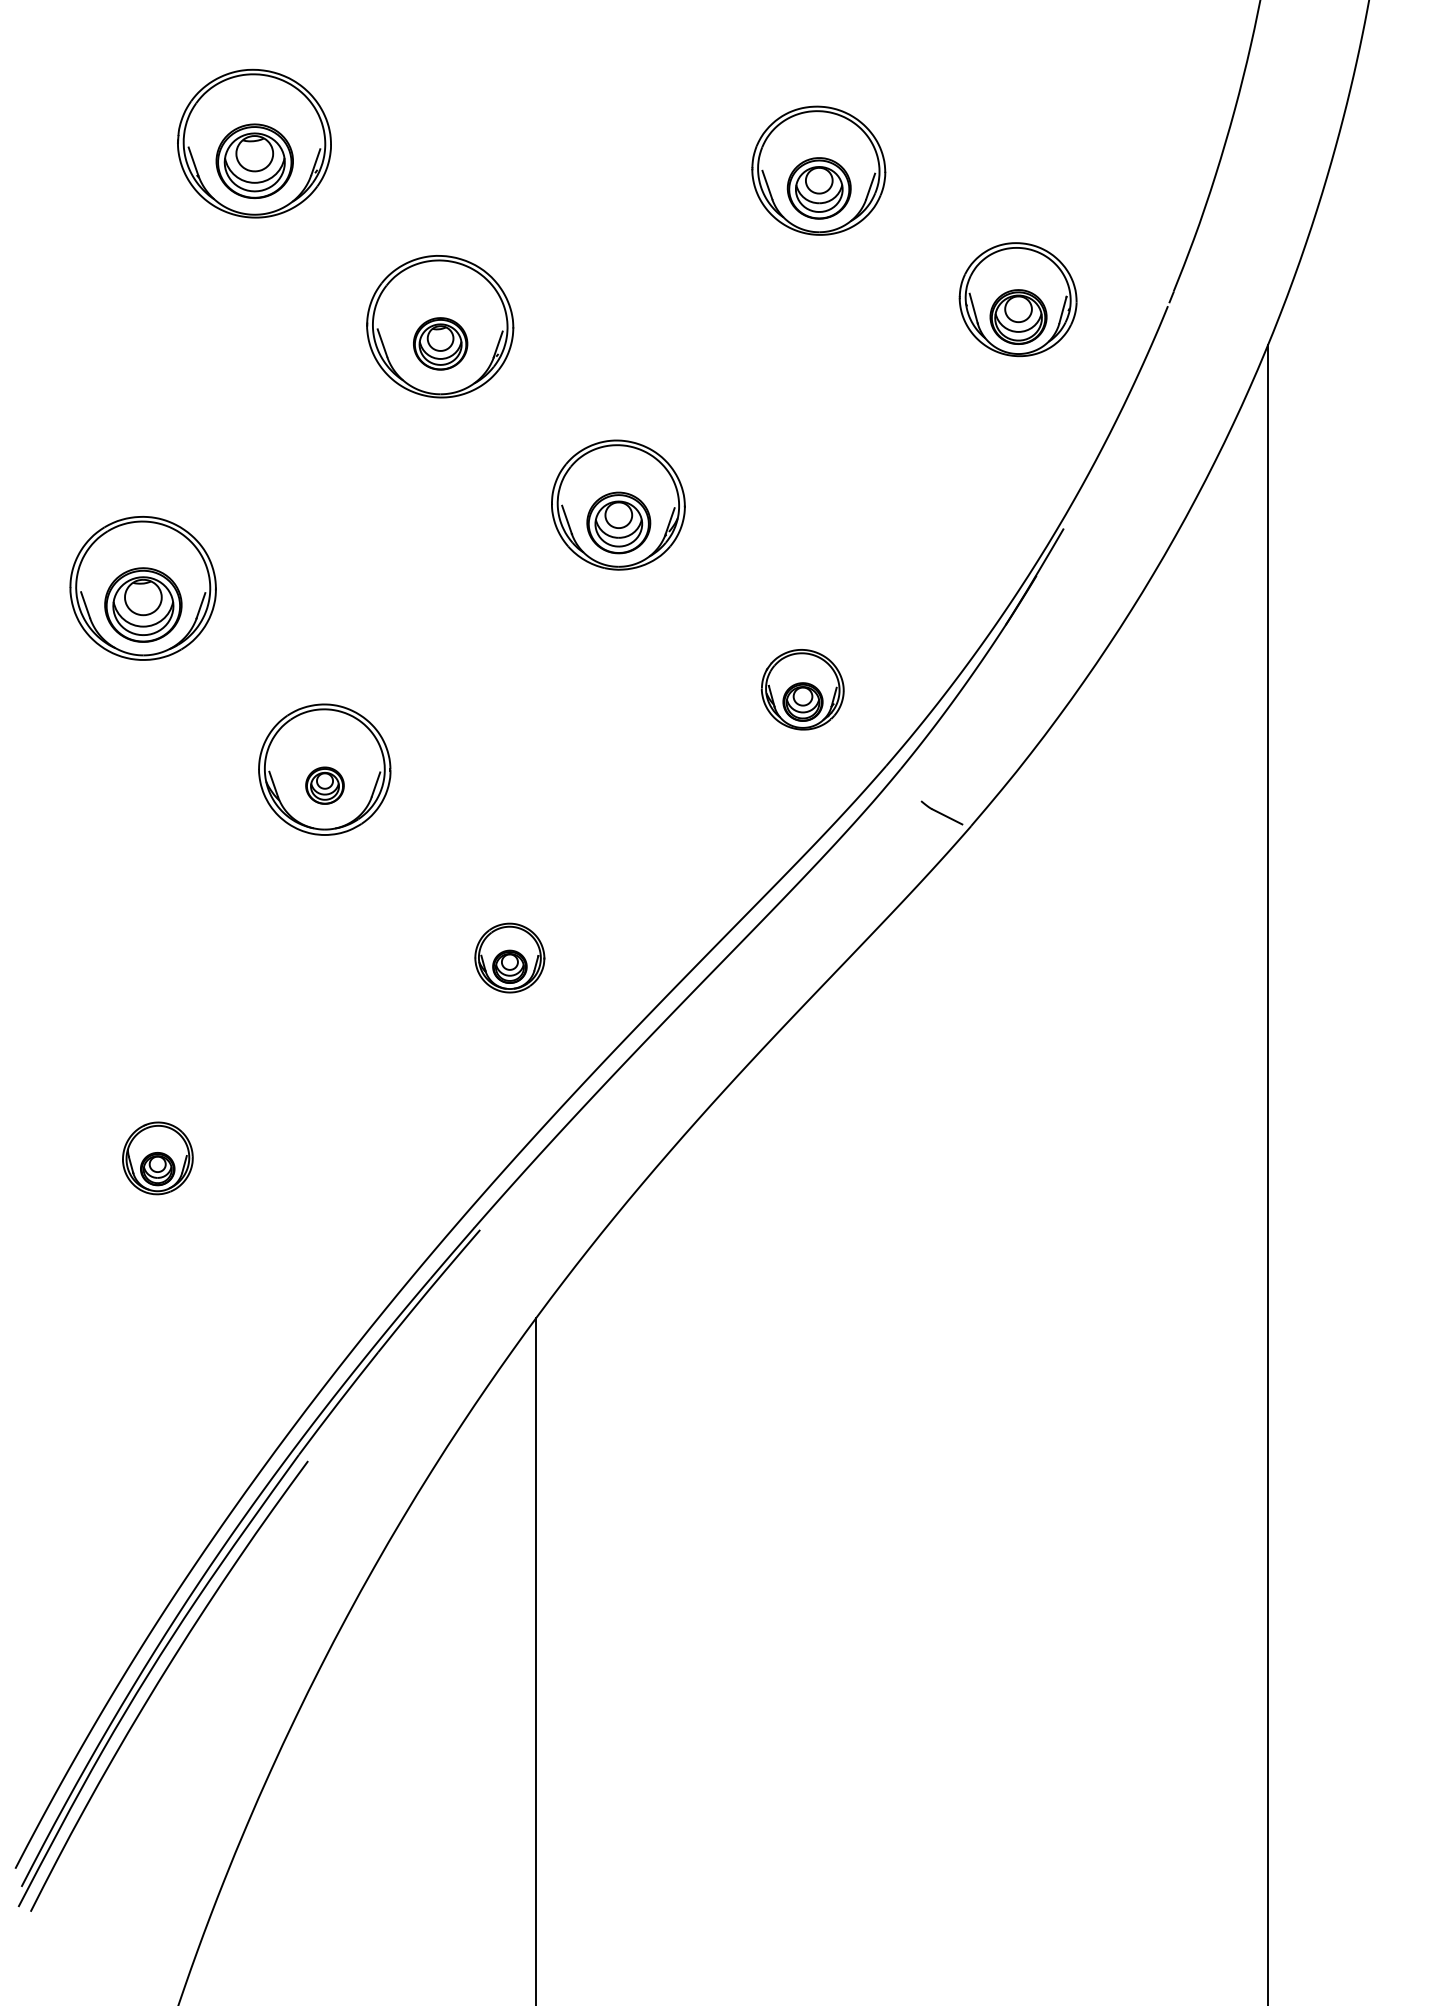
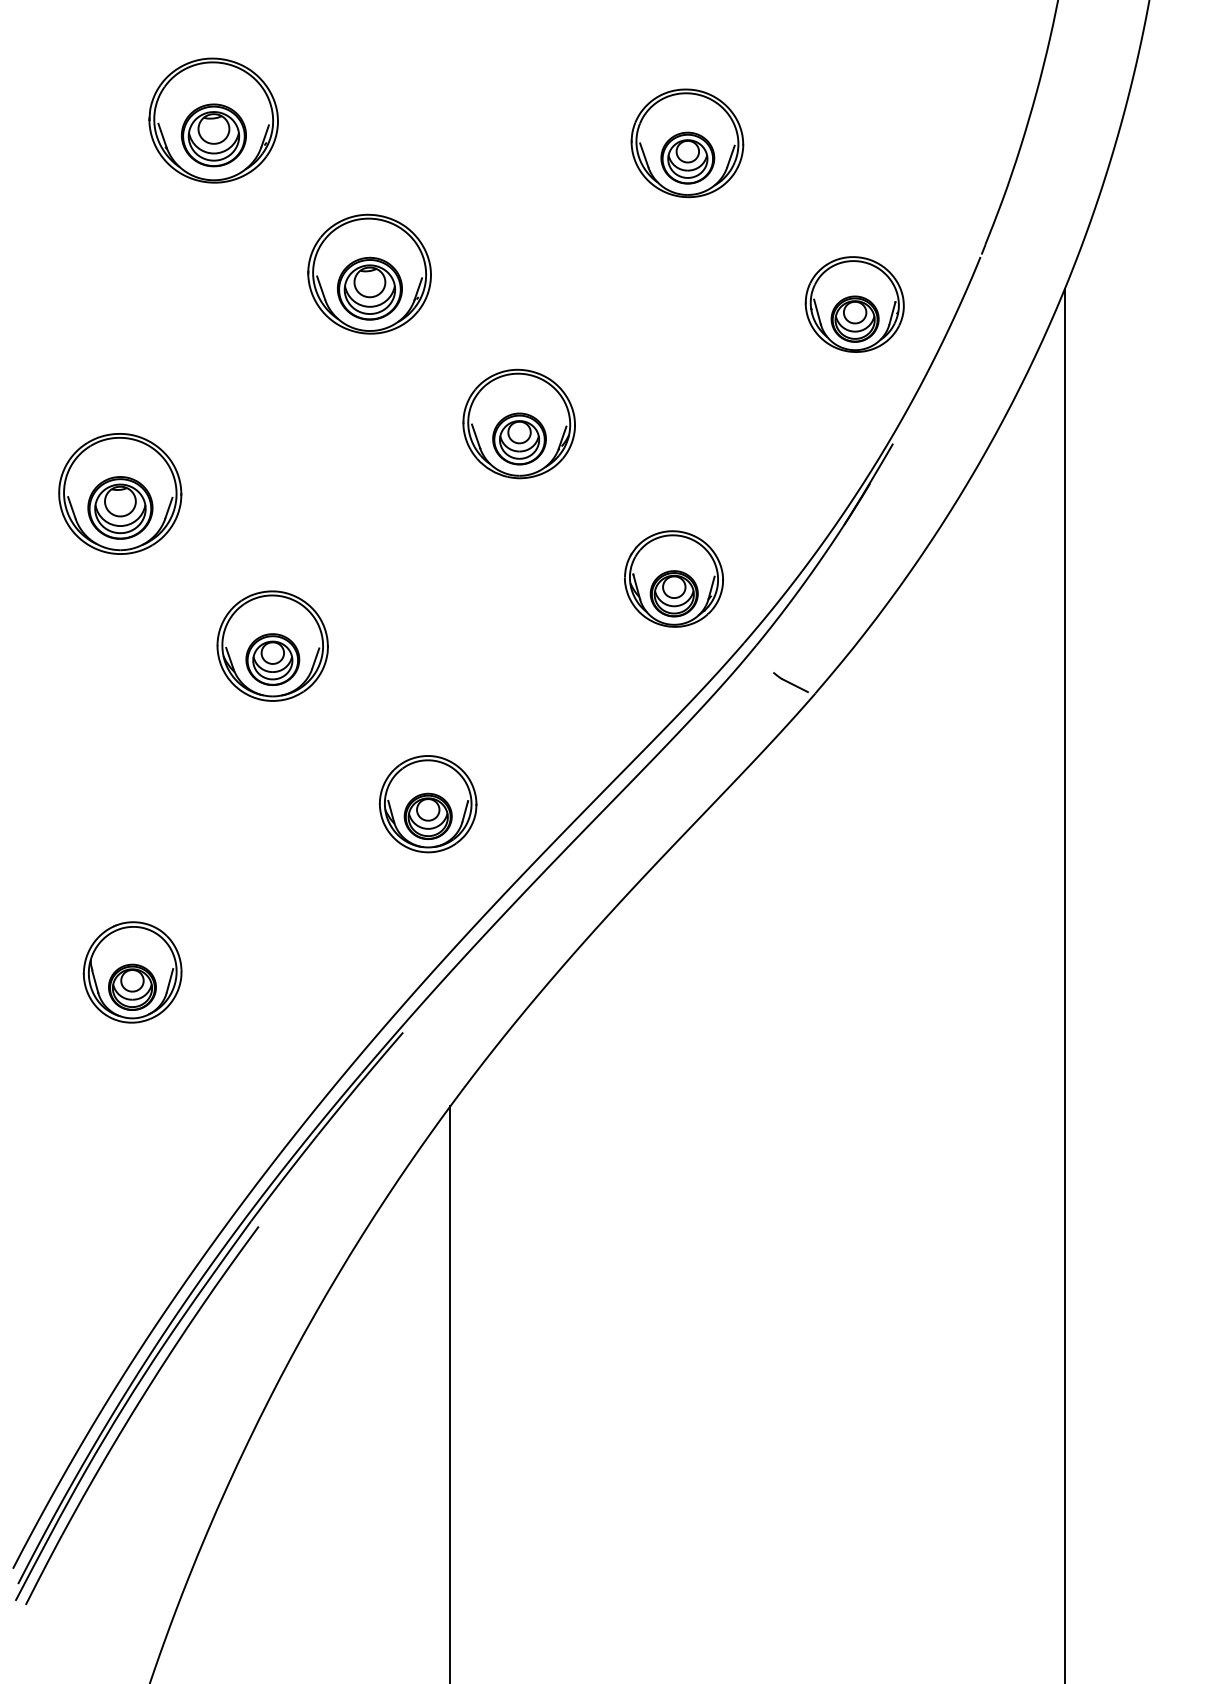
part: (1017, 299) -> (854, 304), moved
part: (440, 343) -> (369, 288), size x1.43
part: (802, 689) -> (673, 578), size x1.43
part: (324, 785) -> (272, 659), size x1.67
part: (509, 958) -> (427, 804), size x1.67
part: (157, 1158) -> (132, 972), size x1.67

